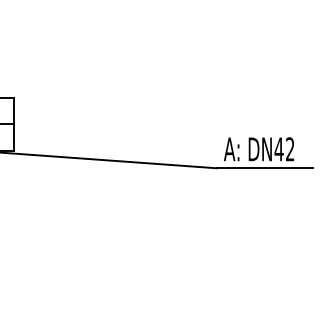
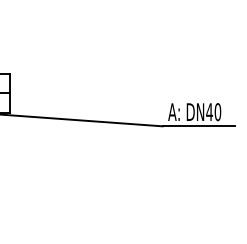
text: (289, 149) -> (217, 112), DN42 -> DN40

